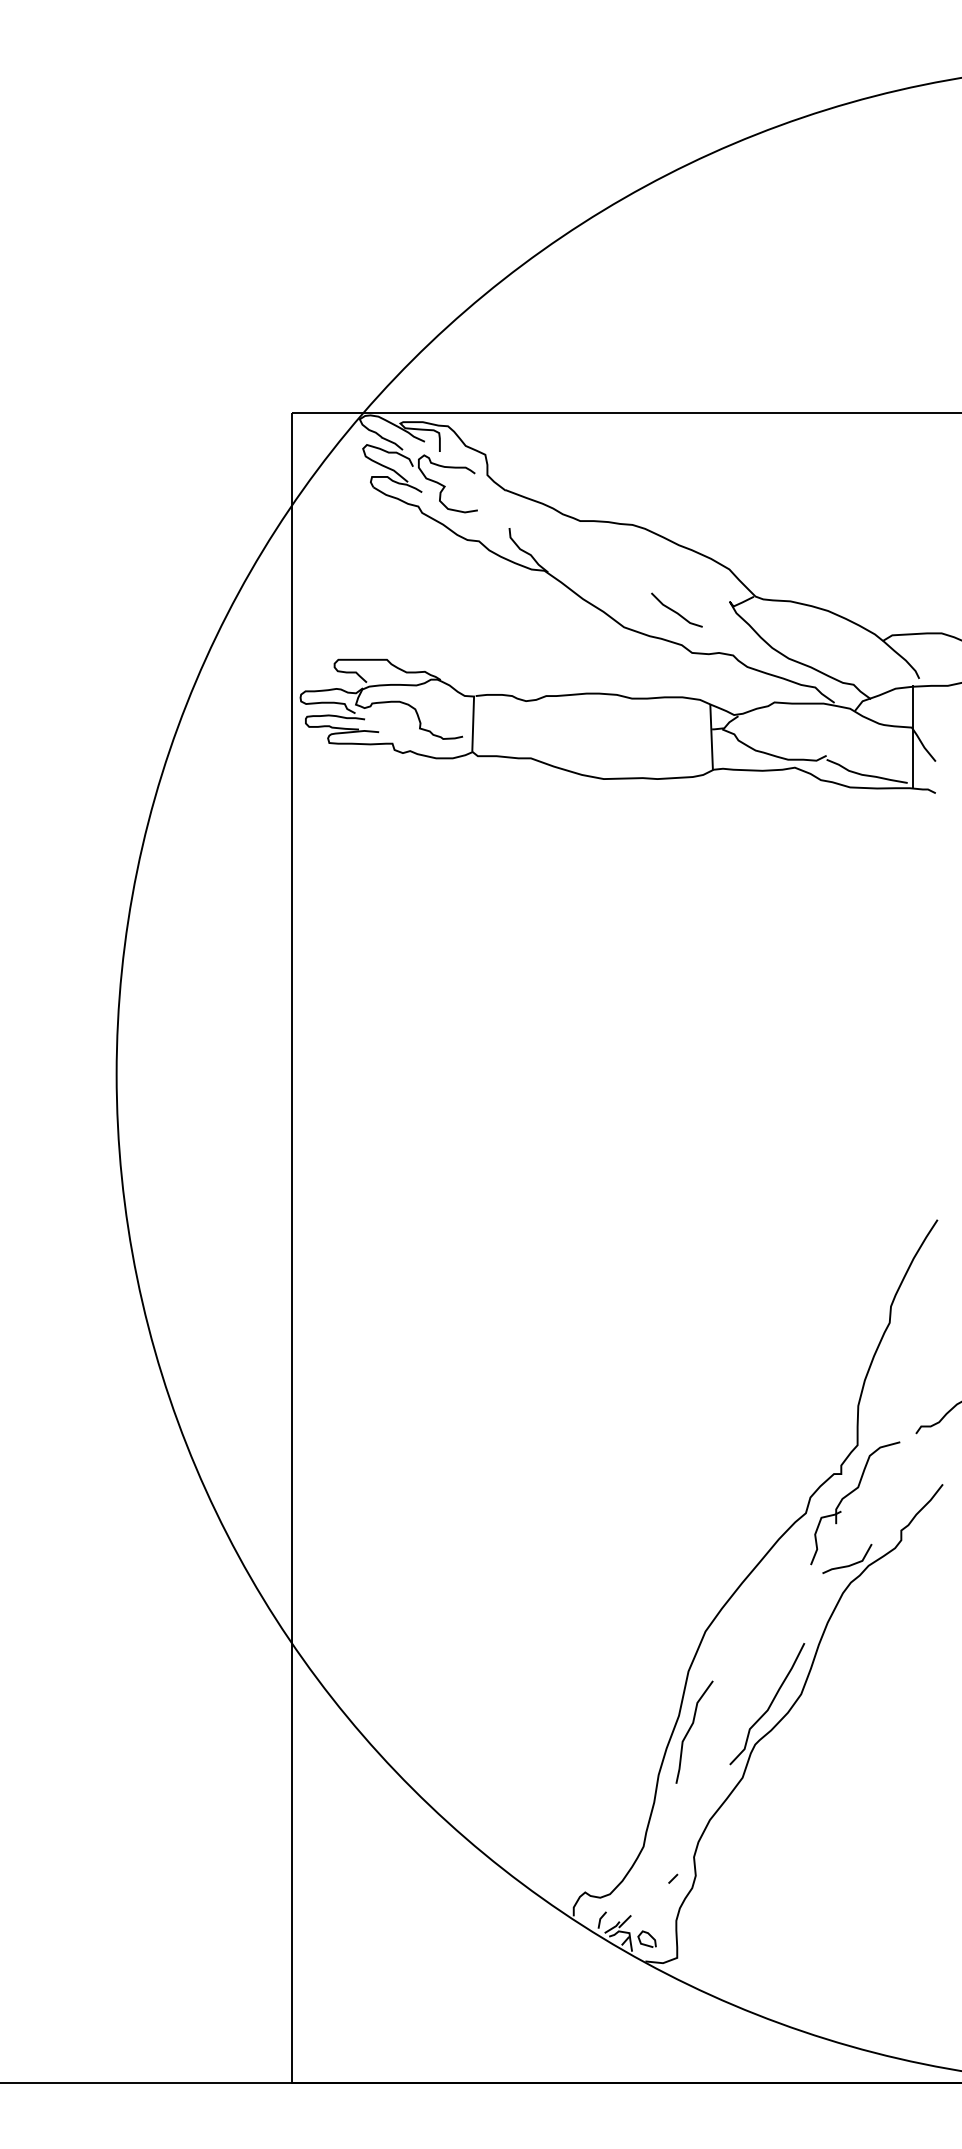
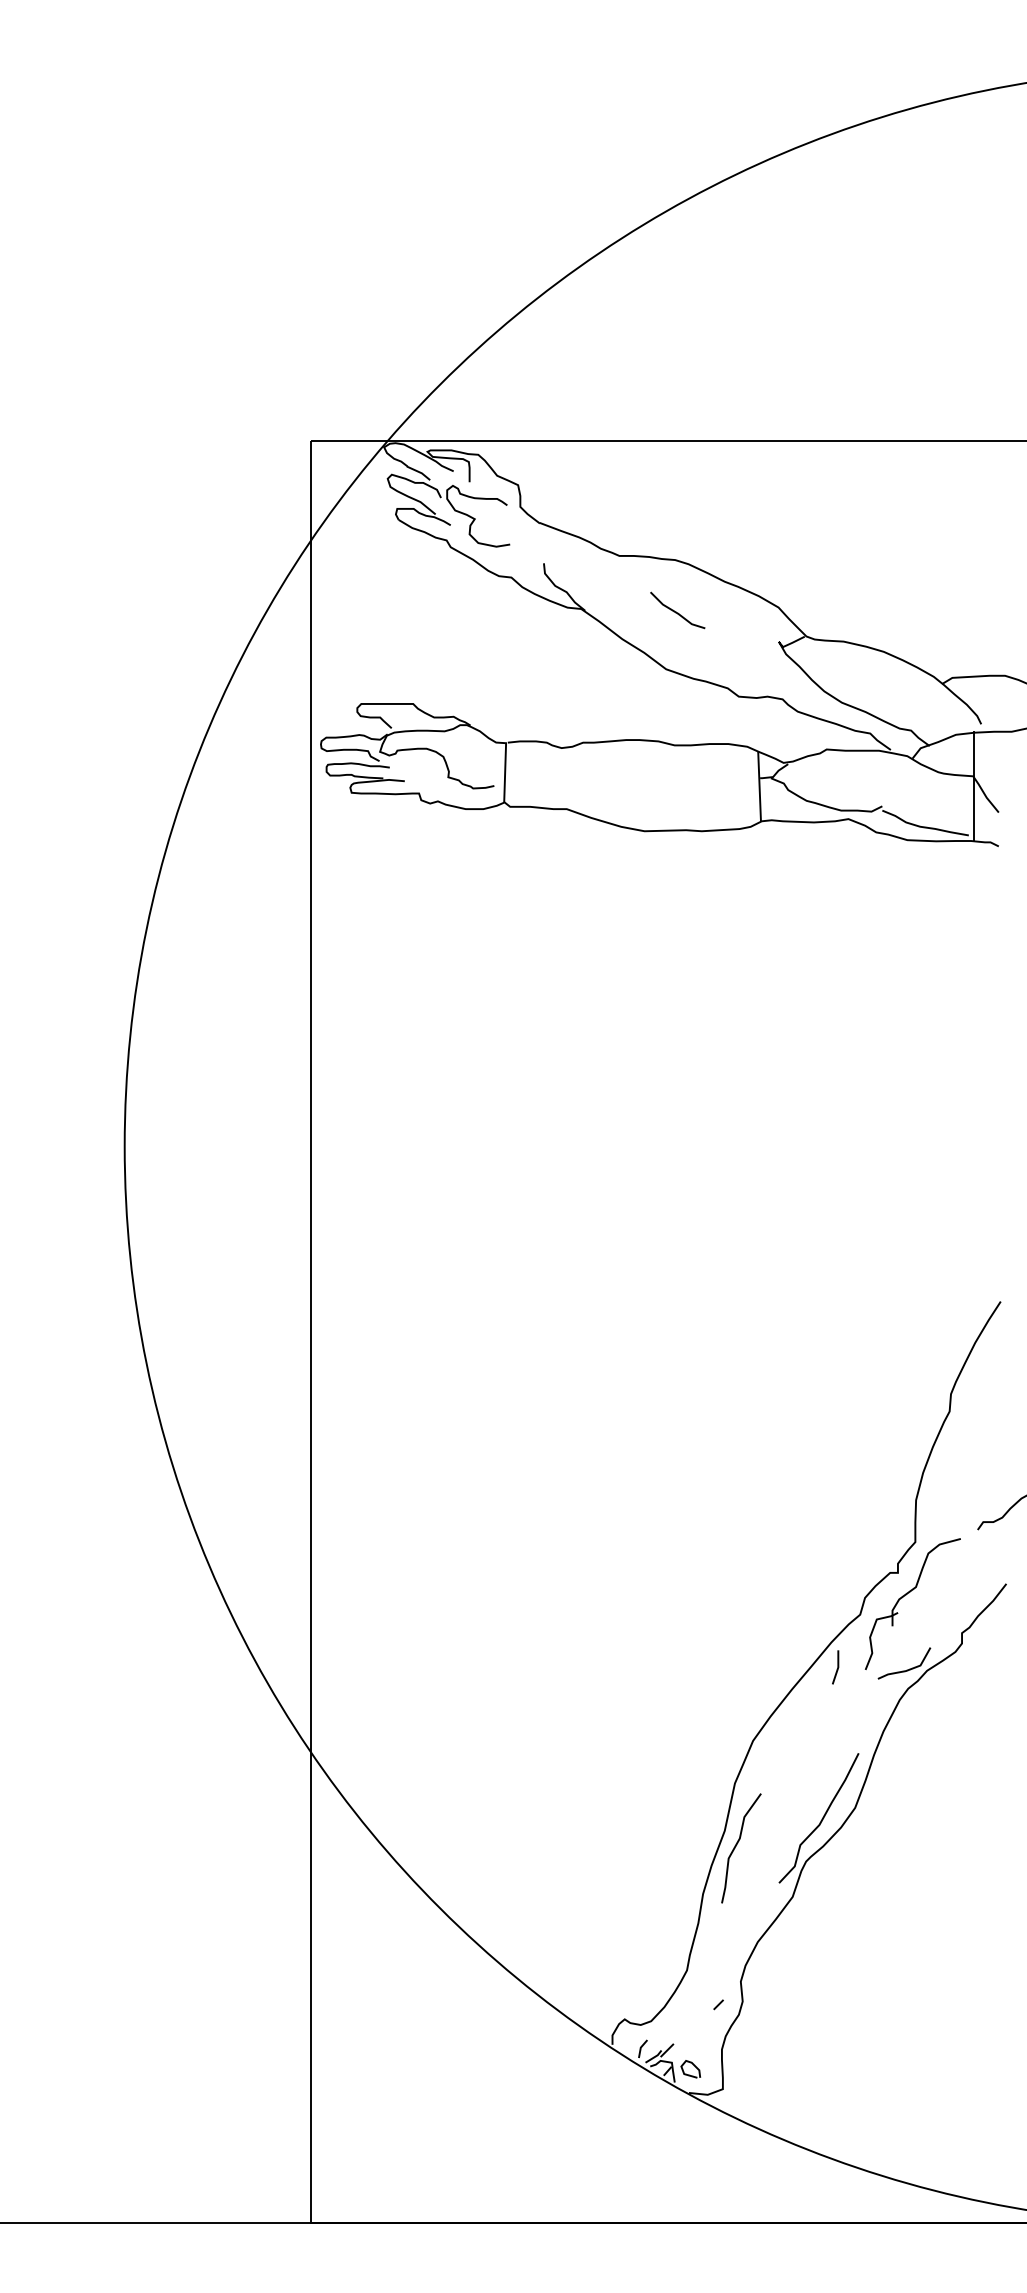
line: (676, 611) -> (677, 611), moved
line: (784, 1562) -> (837, 1667), added

